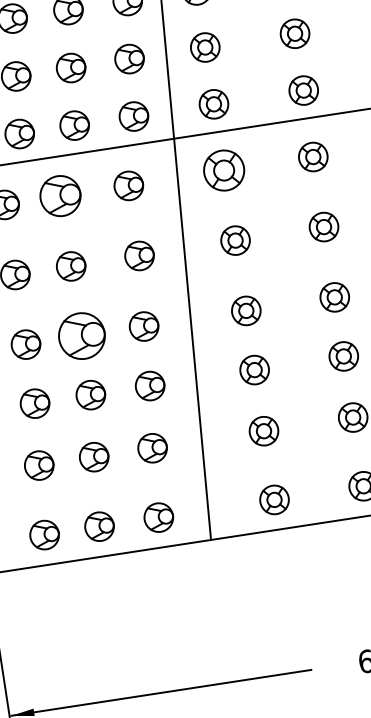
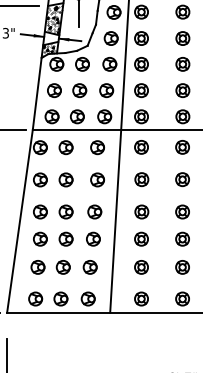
part: (224, 170) -> (141, 147), size x0.71
part: (59, 196) -> (65, 147), size x0.71
part: (80, 335) -> (65, 211), size x0.62

